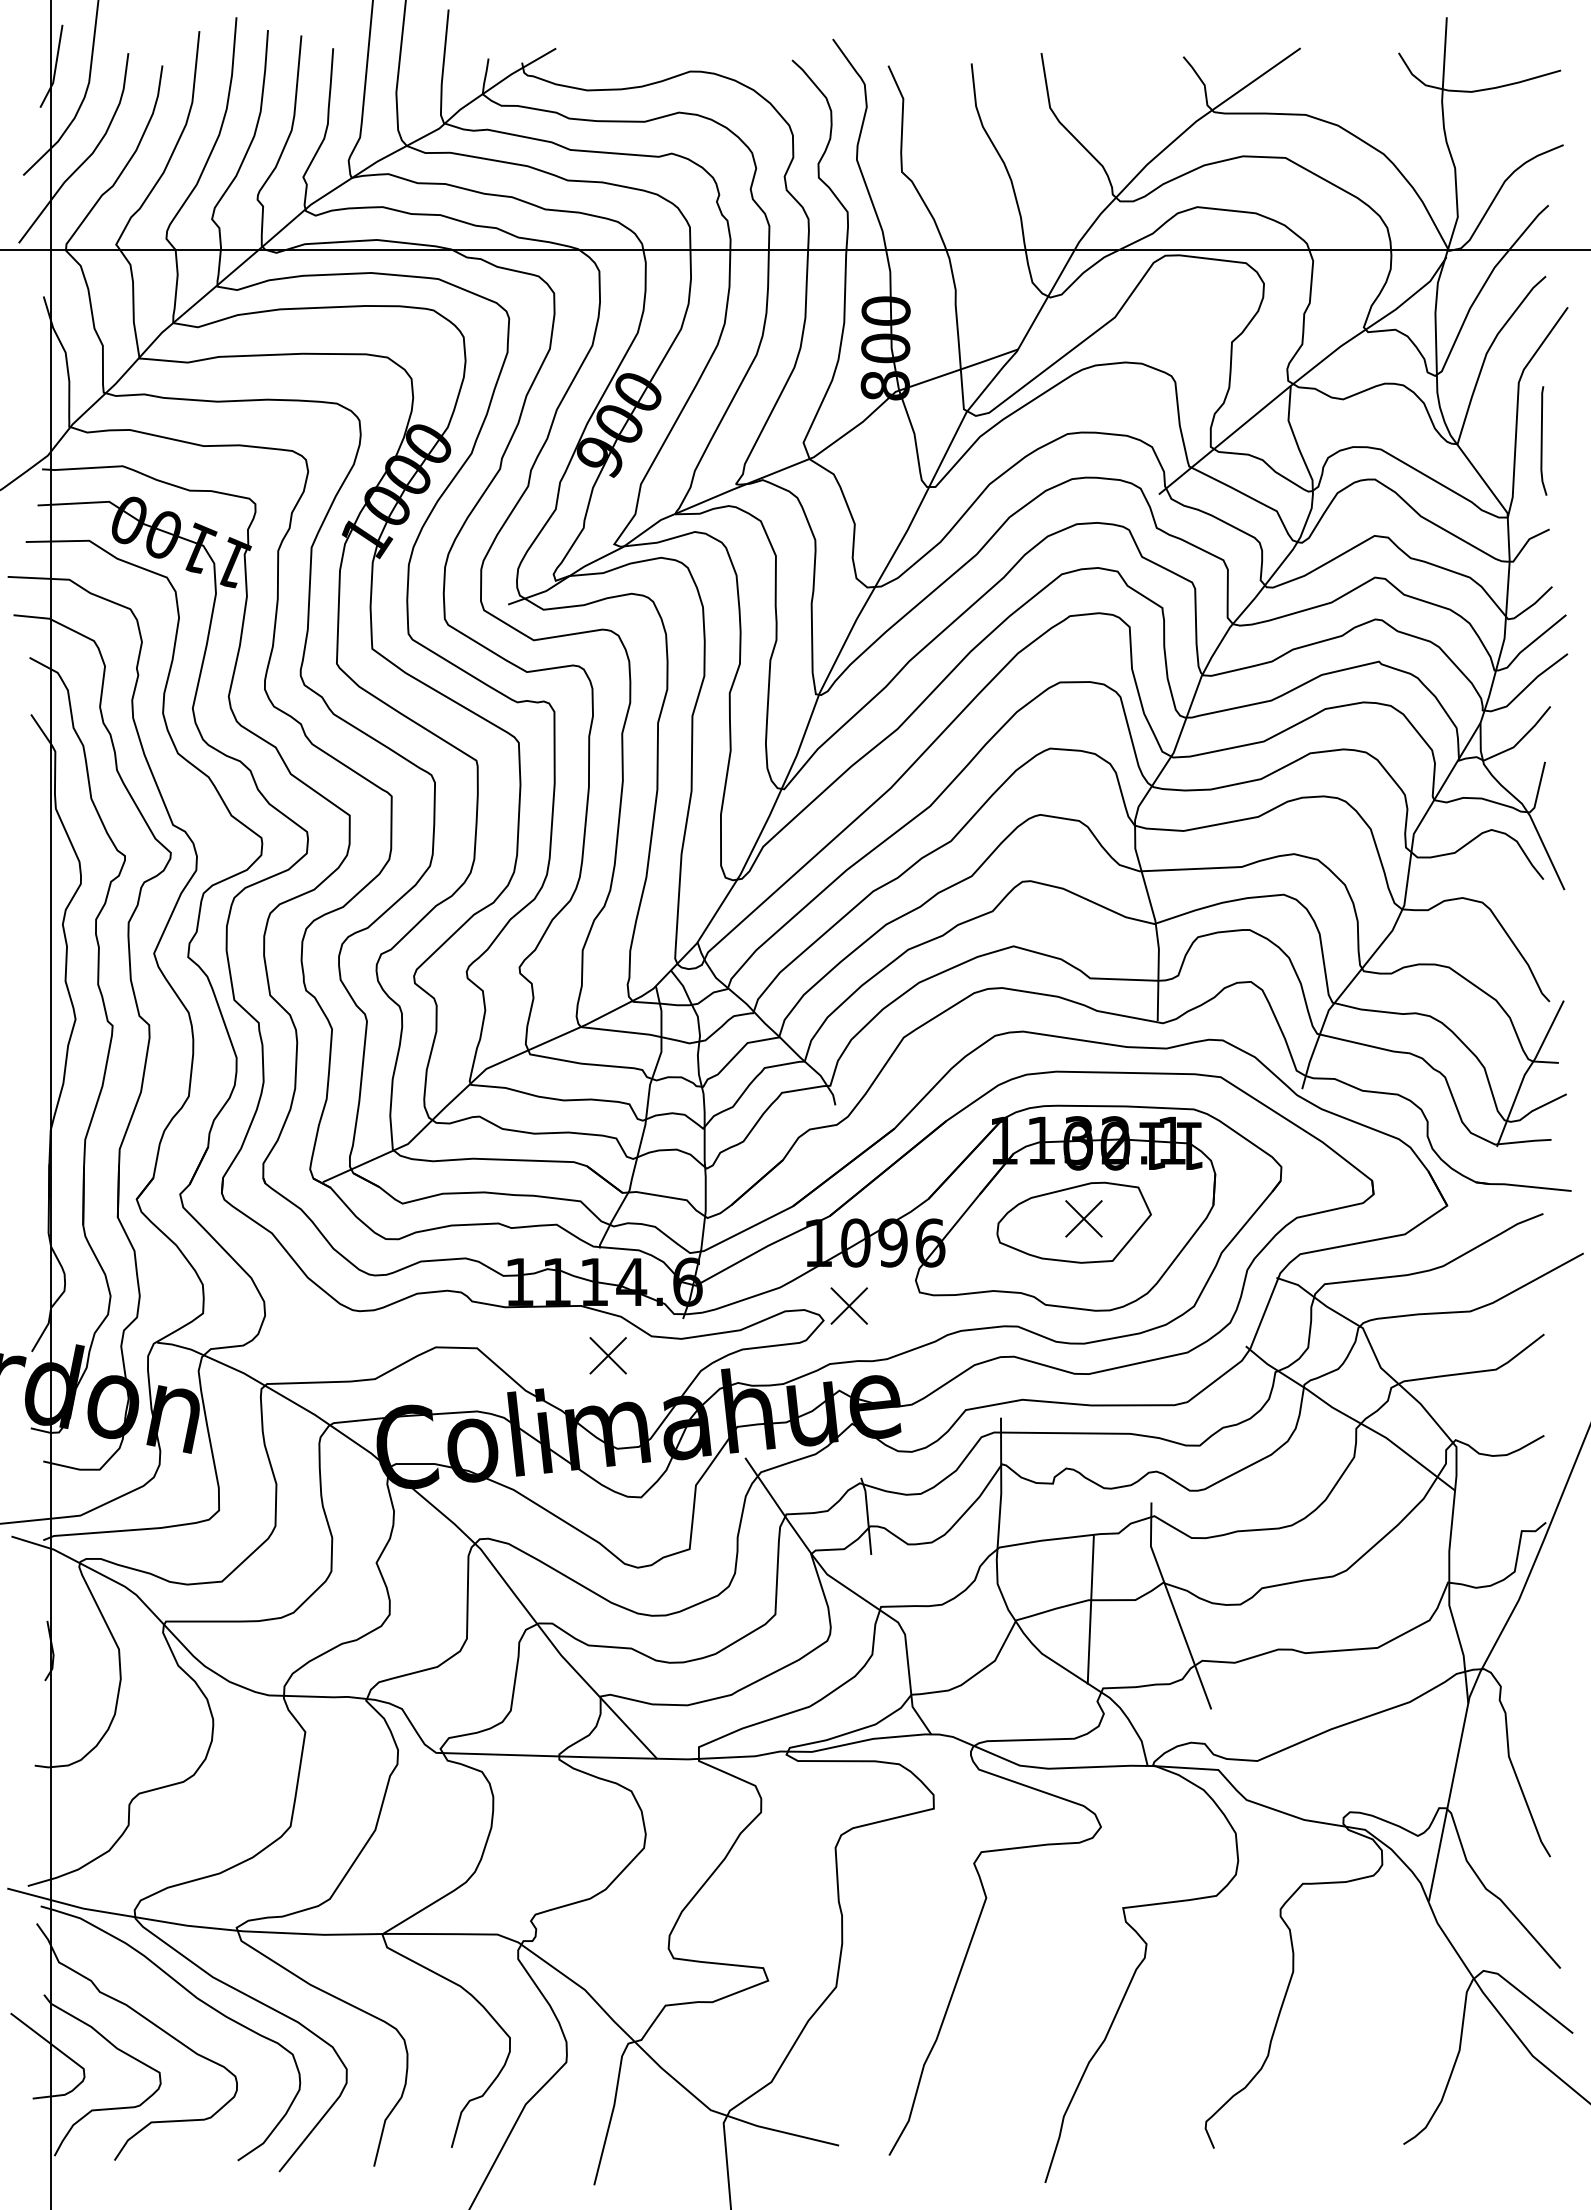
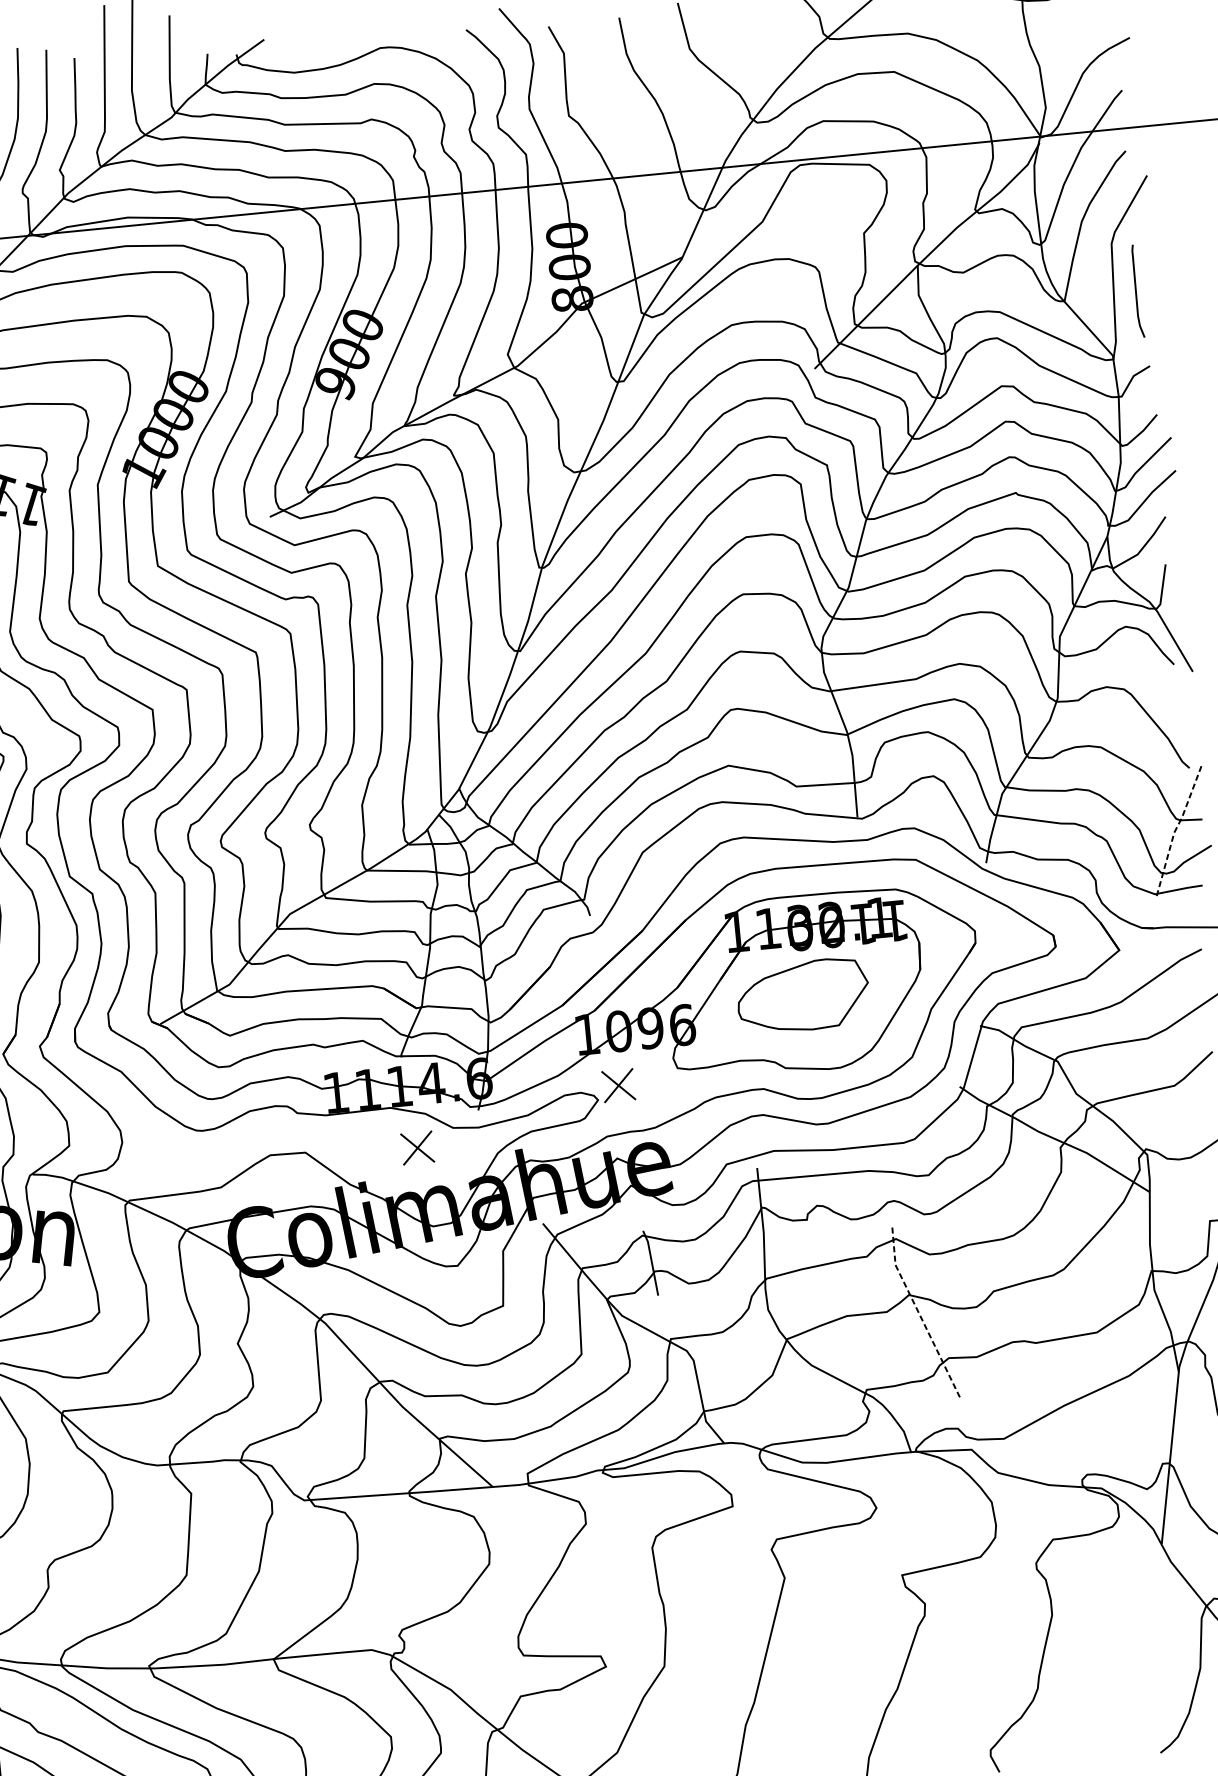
line: (1526, 1071) -> (1175, 829), solid -> dashed
part: (1083, 1218) -> (810, 991), removed
line: (1173, 1606) -> (919, 1314), solid -> dashed
line: (1090, 1609) -> (849, 1323), removed

